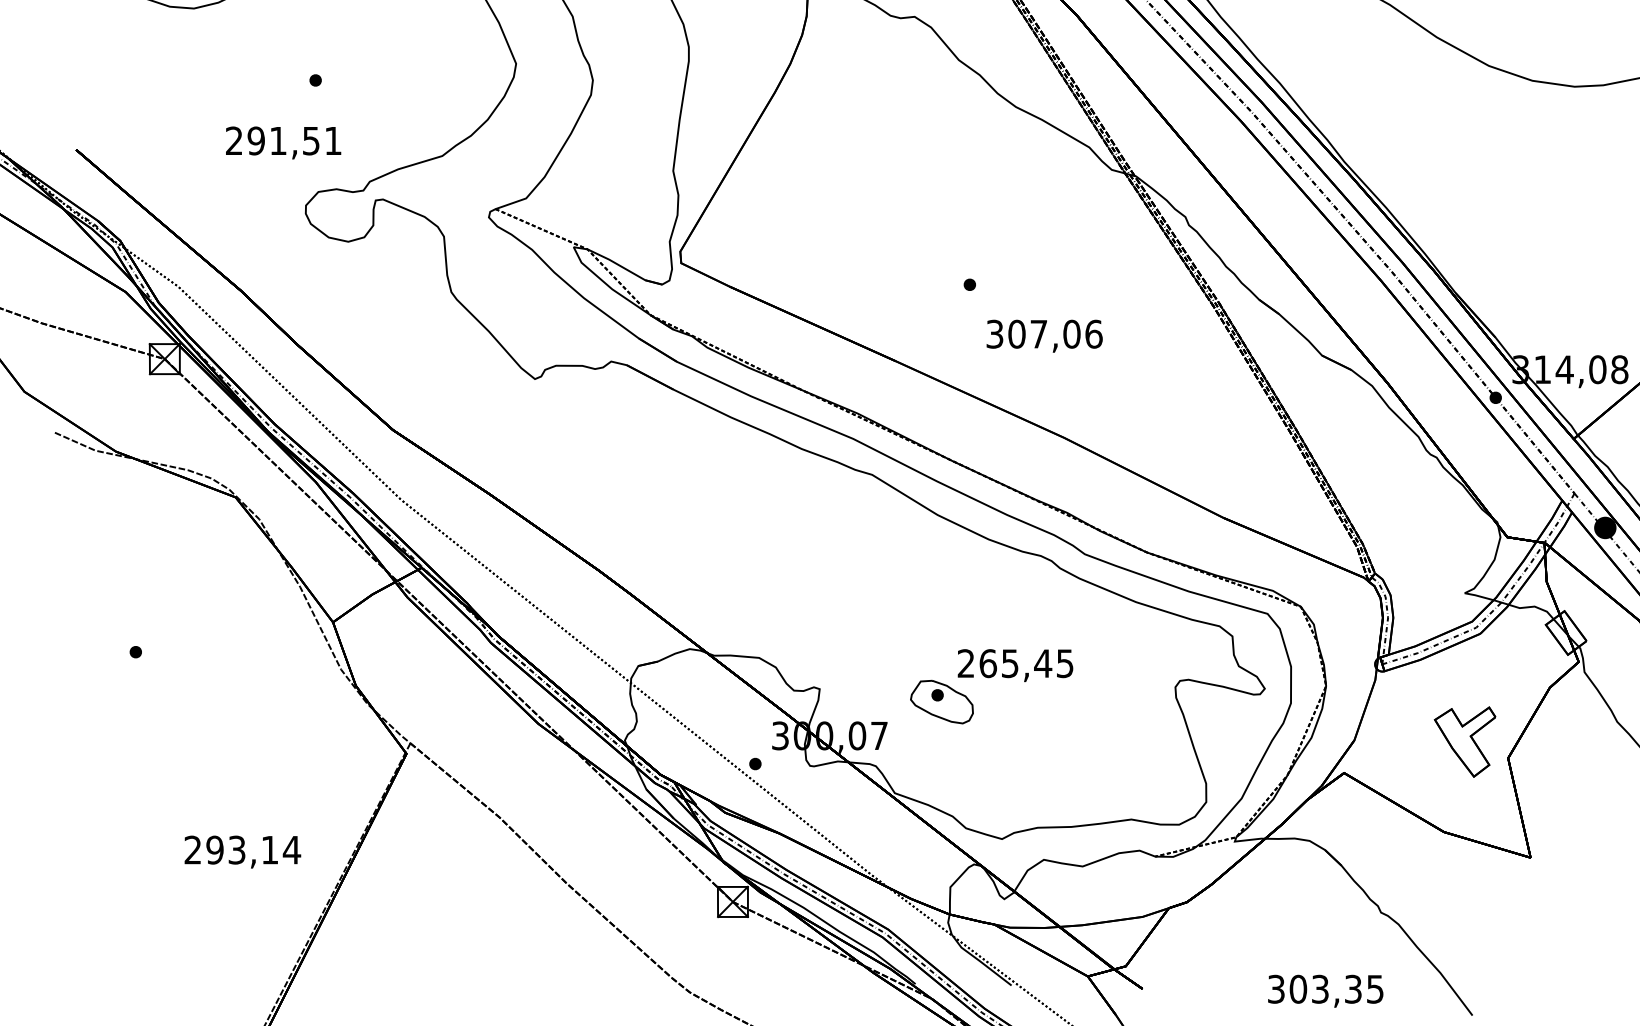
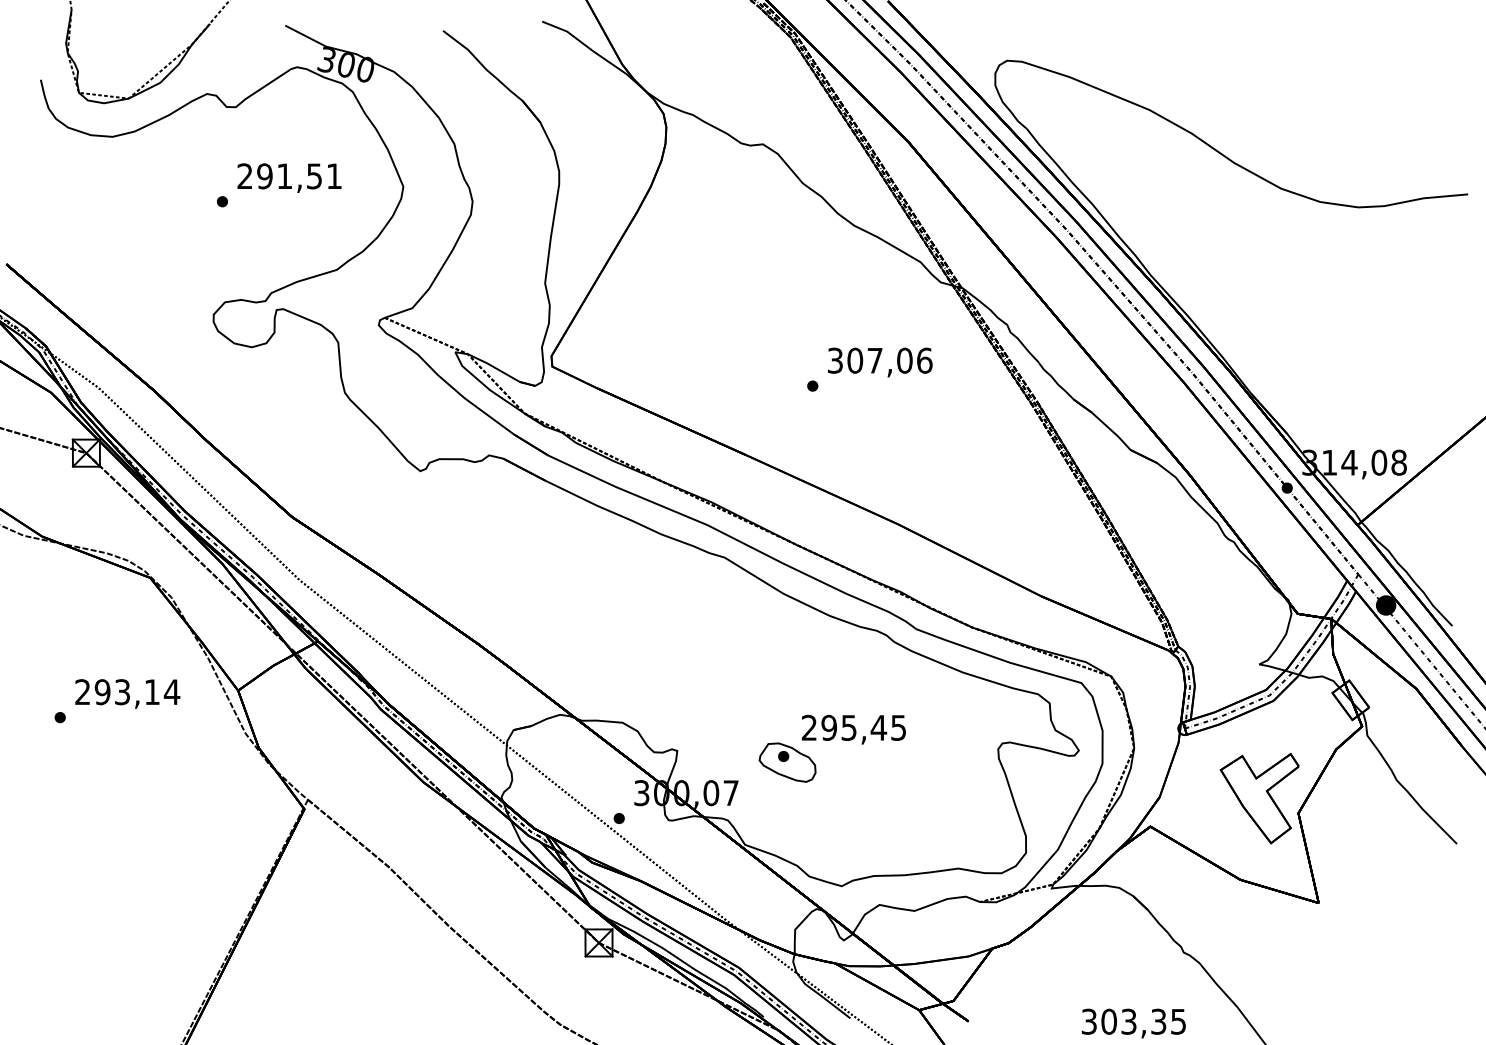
text: (283, 142) -> (289, 177), moved
text: (1044, 336) -> (880, 362), moved
text: (988, 663) -> (829, 727), 265,45 -> 295,45
part: (1464, 741) -> (1259, 798), size x1.43
text: (242, 851) -> (127, 693), moved

